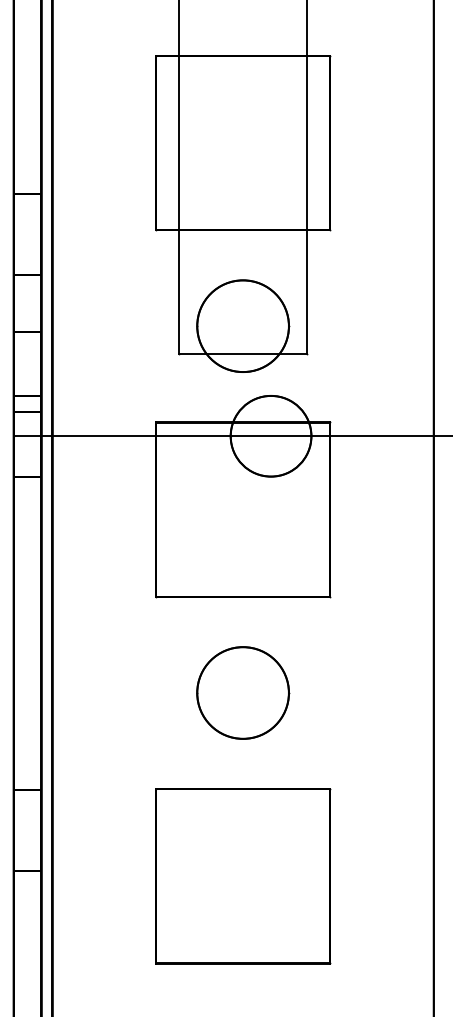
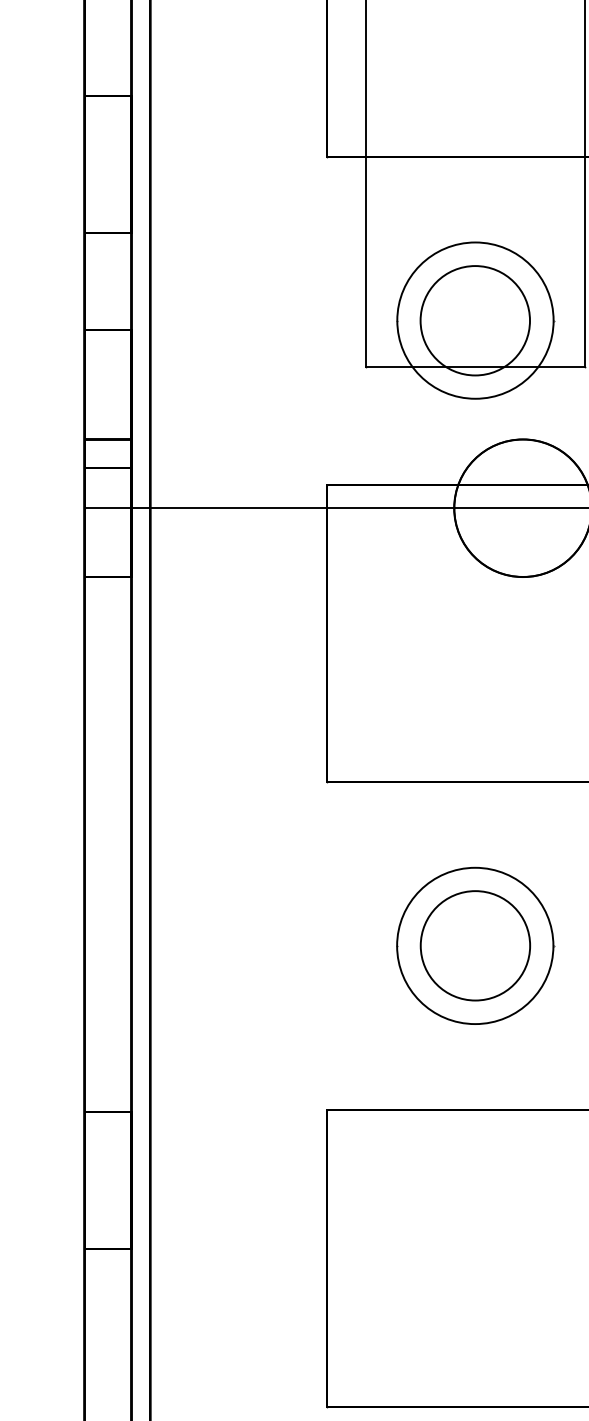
circle: (242, 326) -> (474, 321), size x0.7
circle: (243, 692) -> (476, 945), size x0.7

